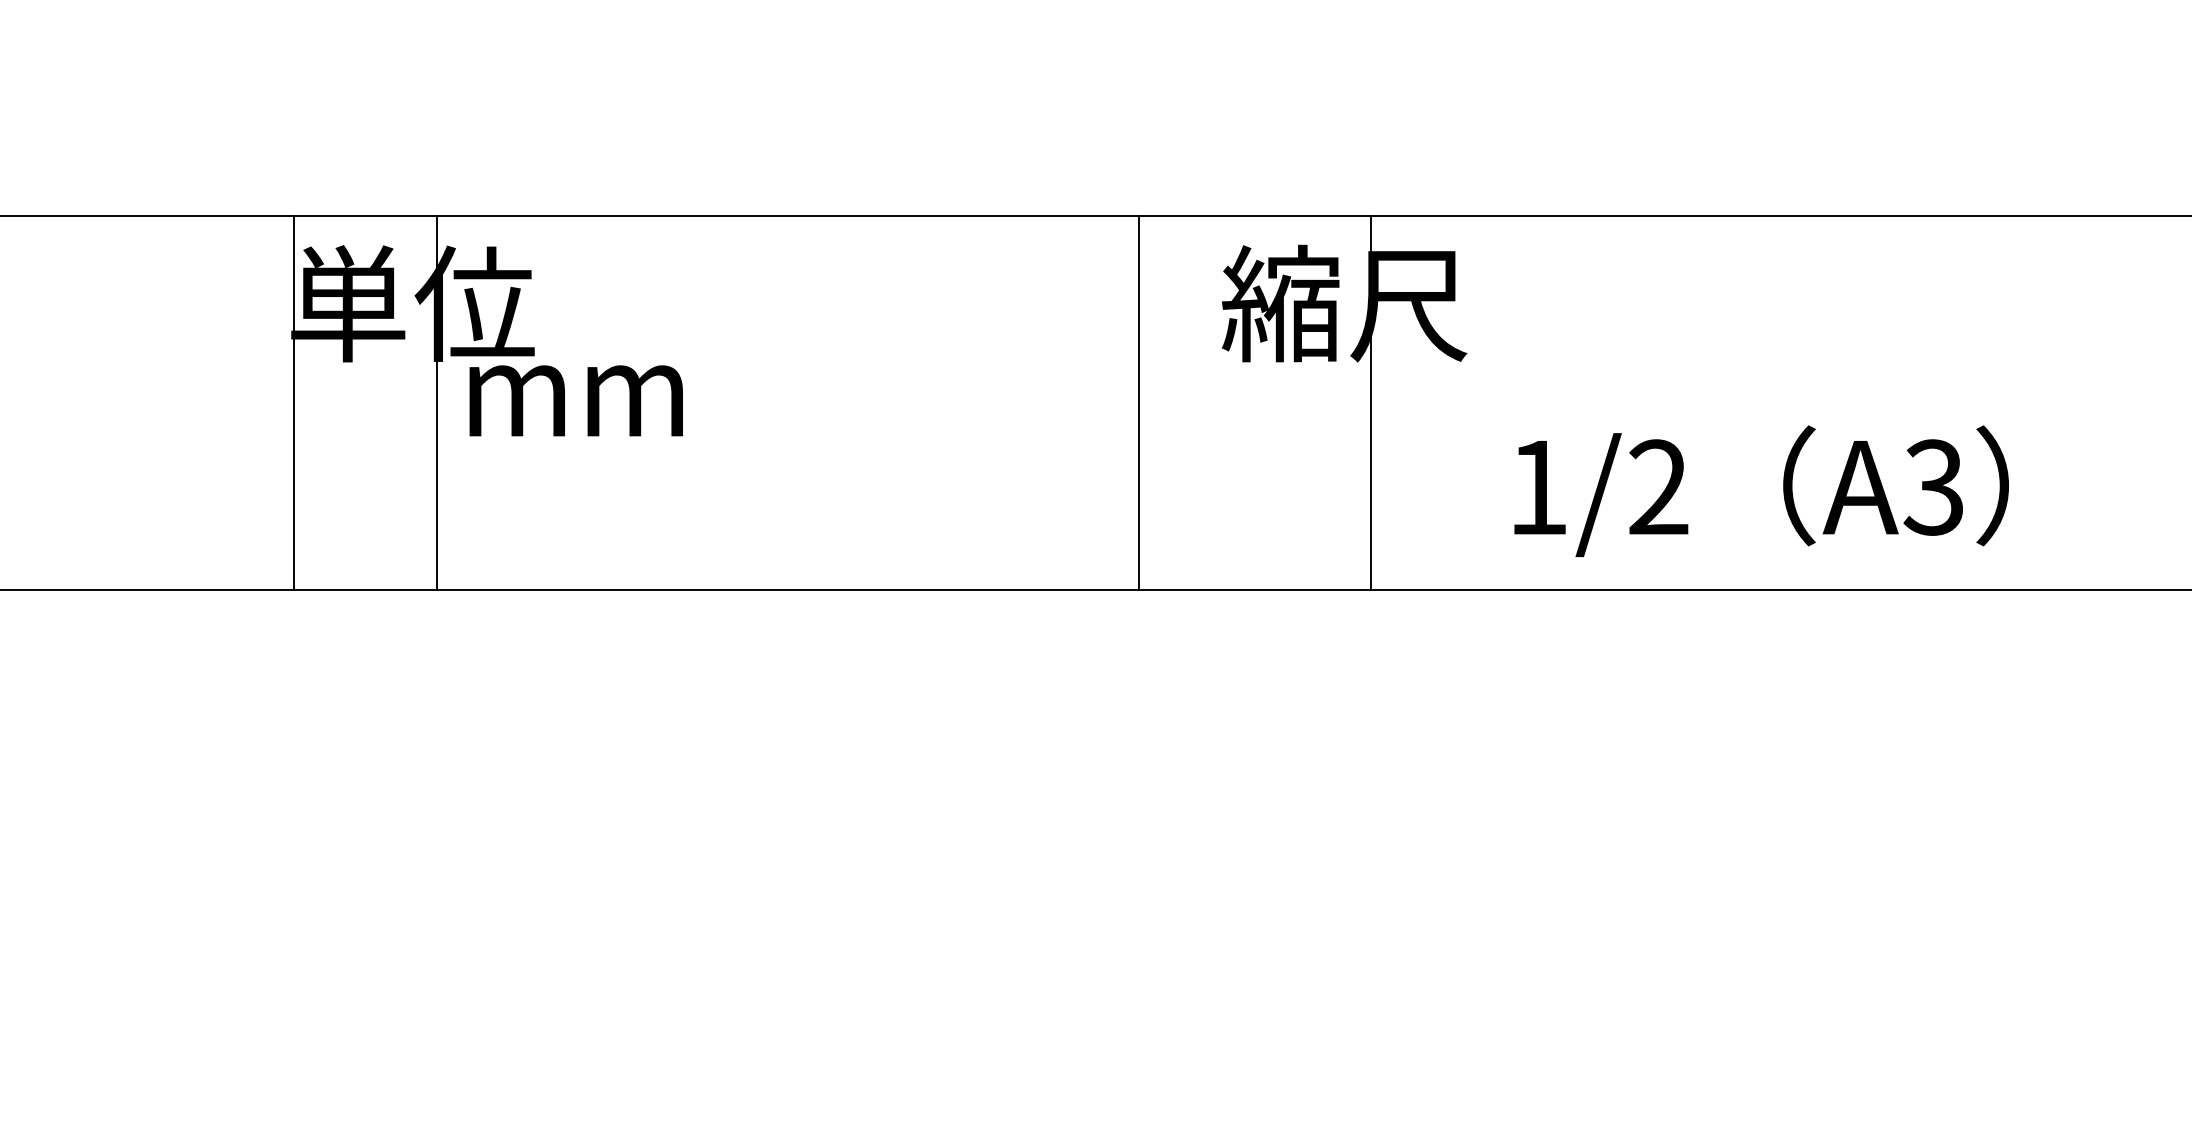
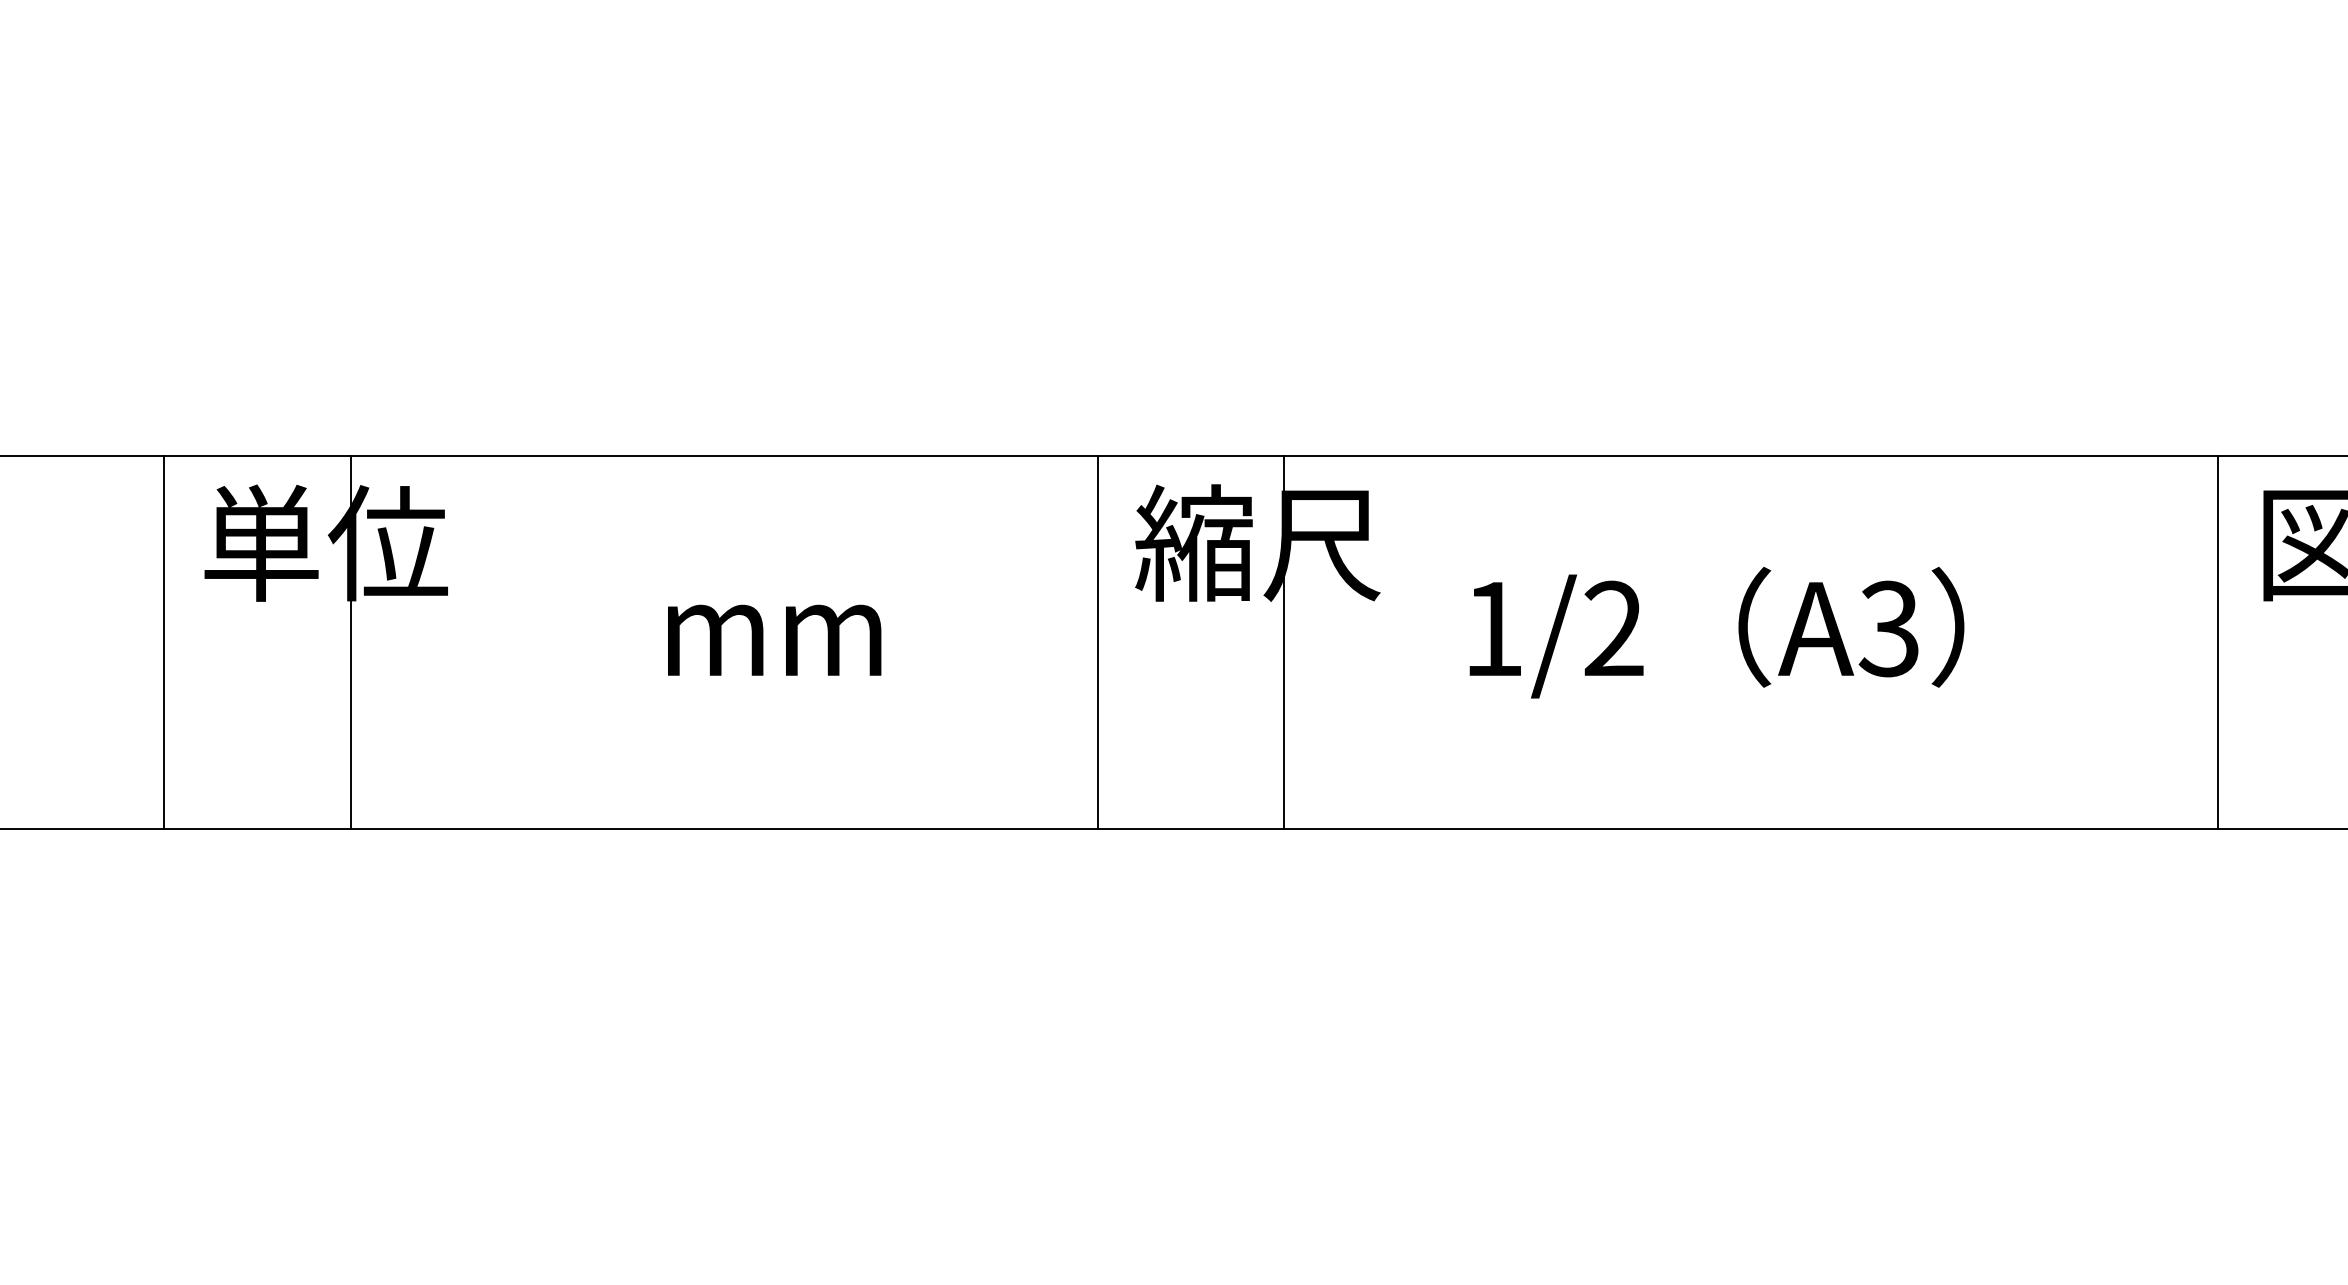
text: (576, 400) -> (774, 639), moved
line: (294, 403) -> (163, 642), moved
line: (1139, 403) -> (1097, 642), moved
text: (1761, 491) -> (1716, 632), moved

